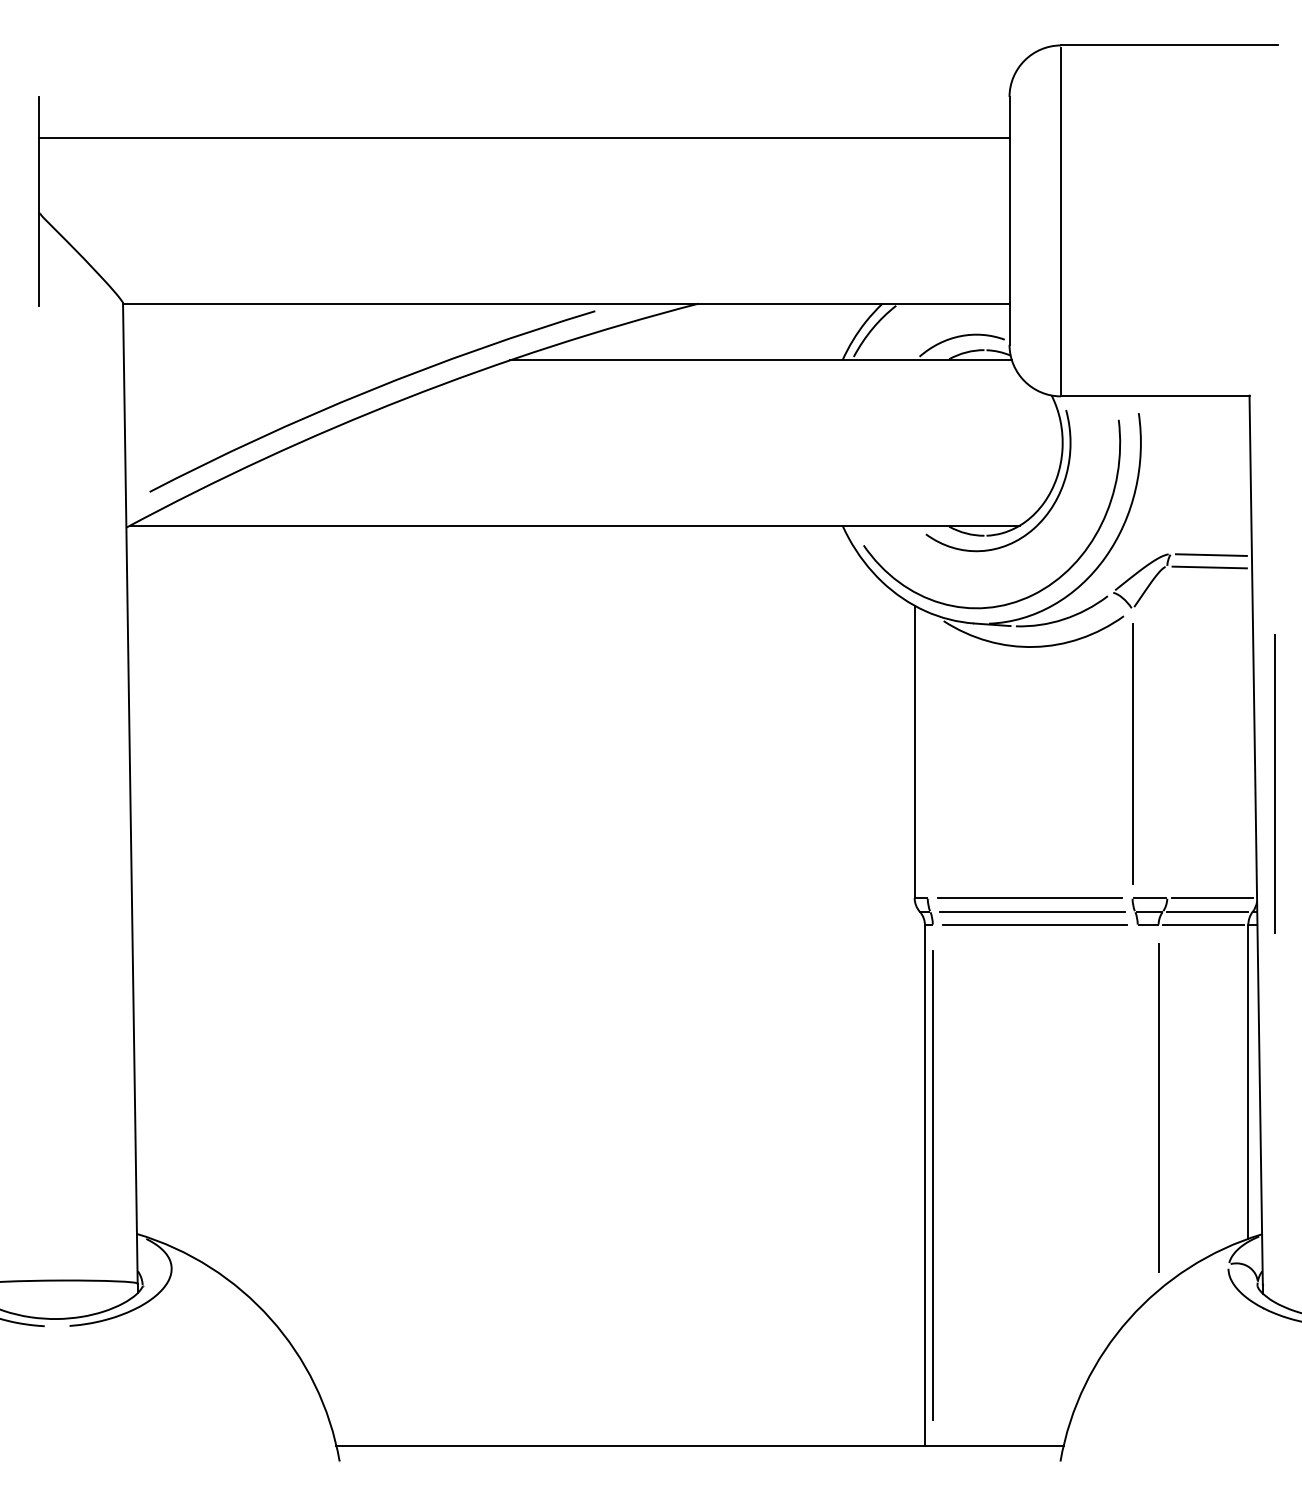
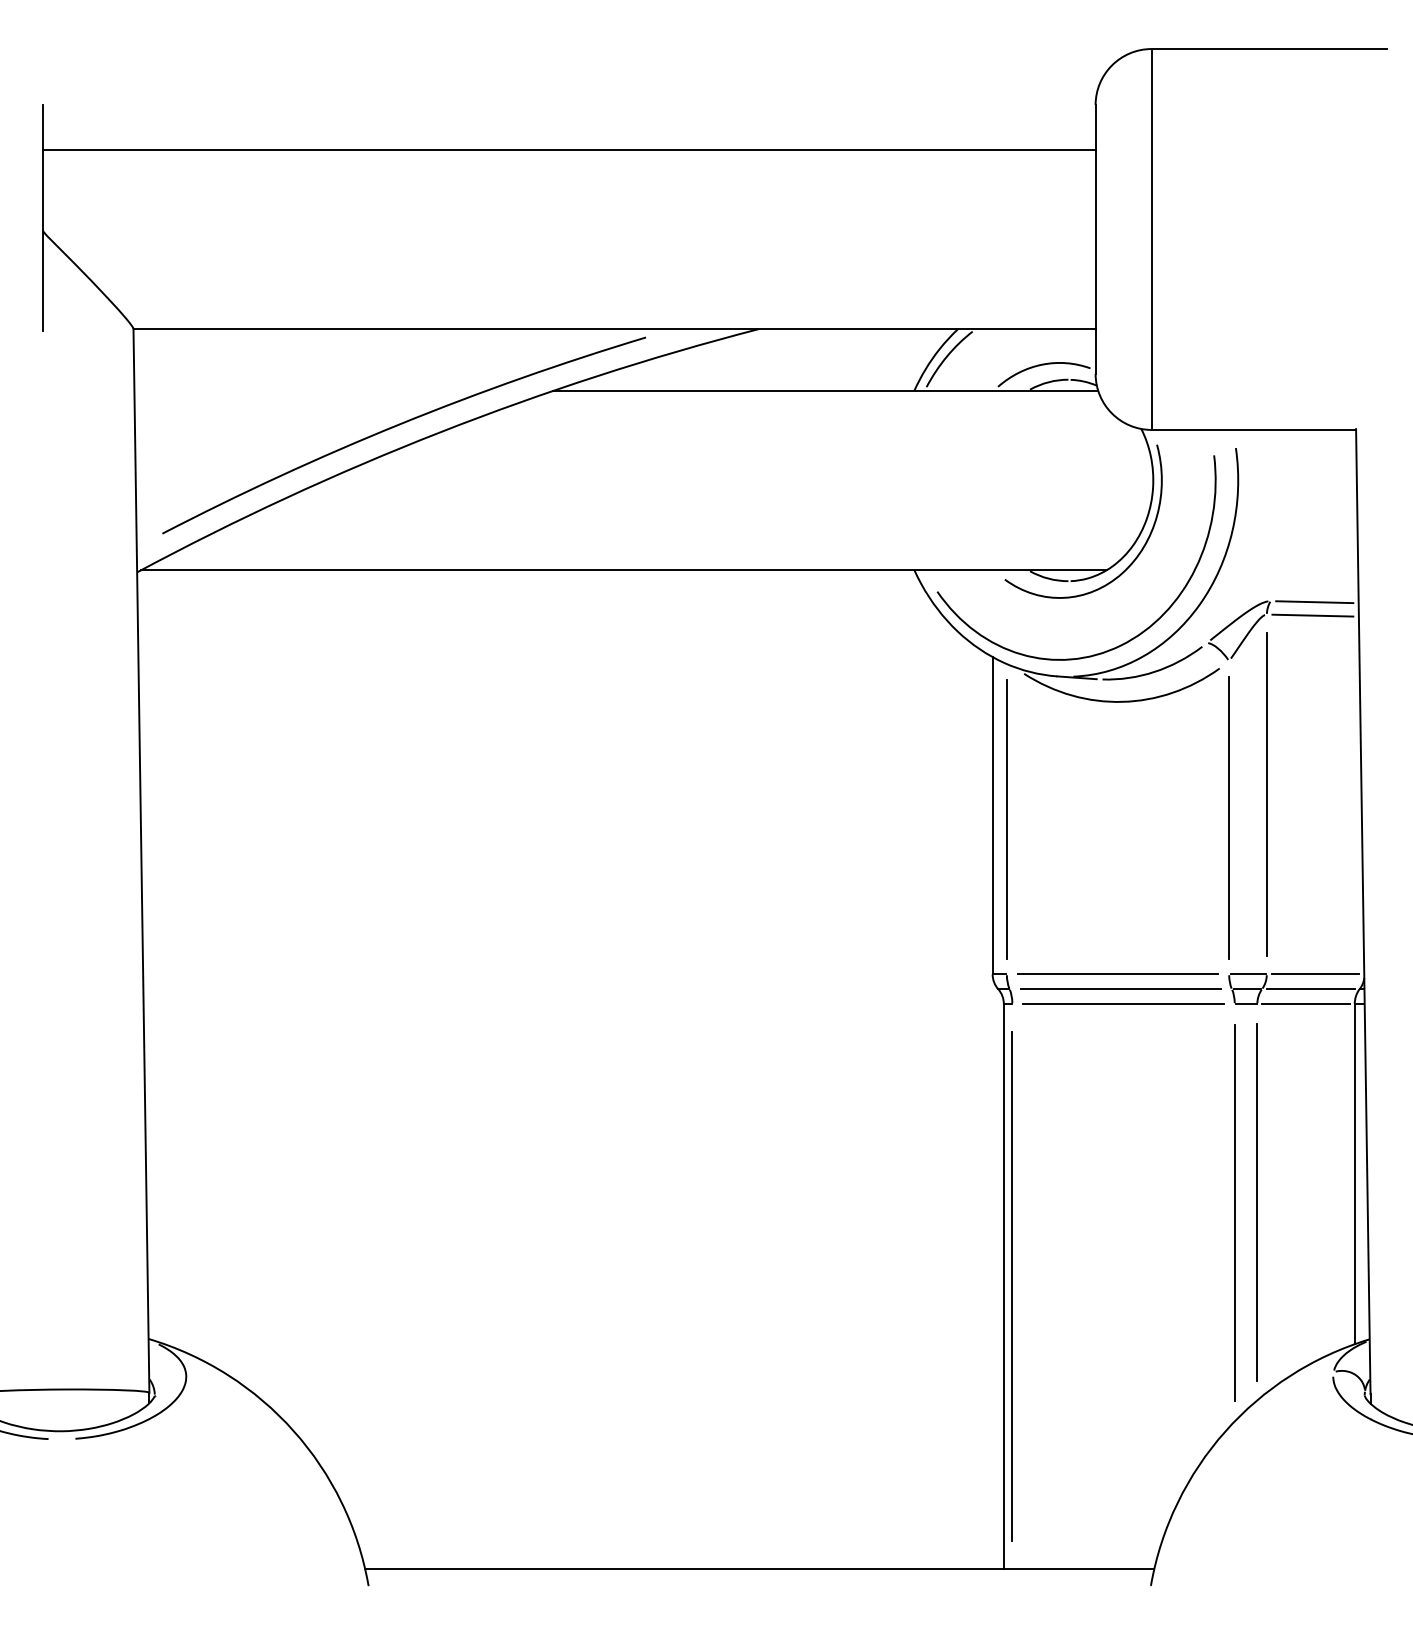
line: (927, 755) -> (1006, 819), added
line: (1274, 783) -> (1266, 794), moved
line: (1137, 1117) -> (1234, 1212), added

